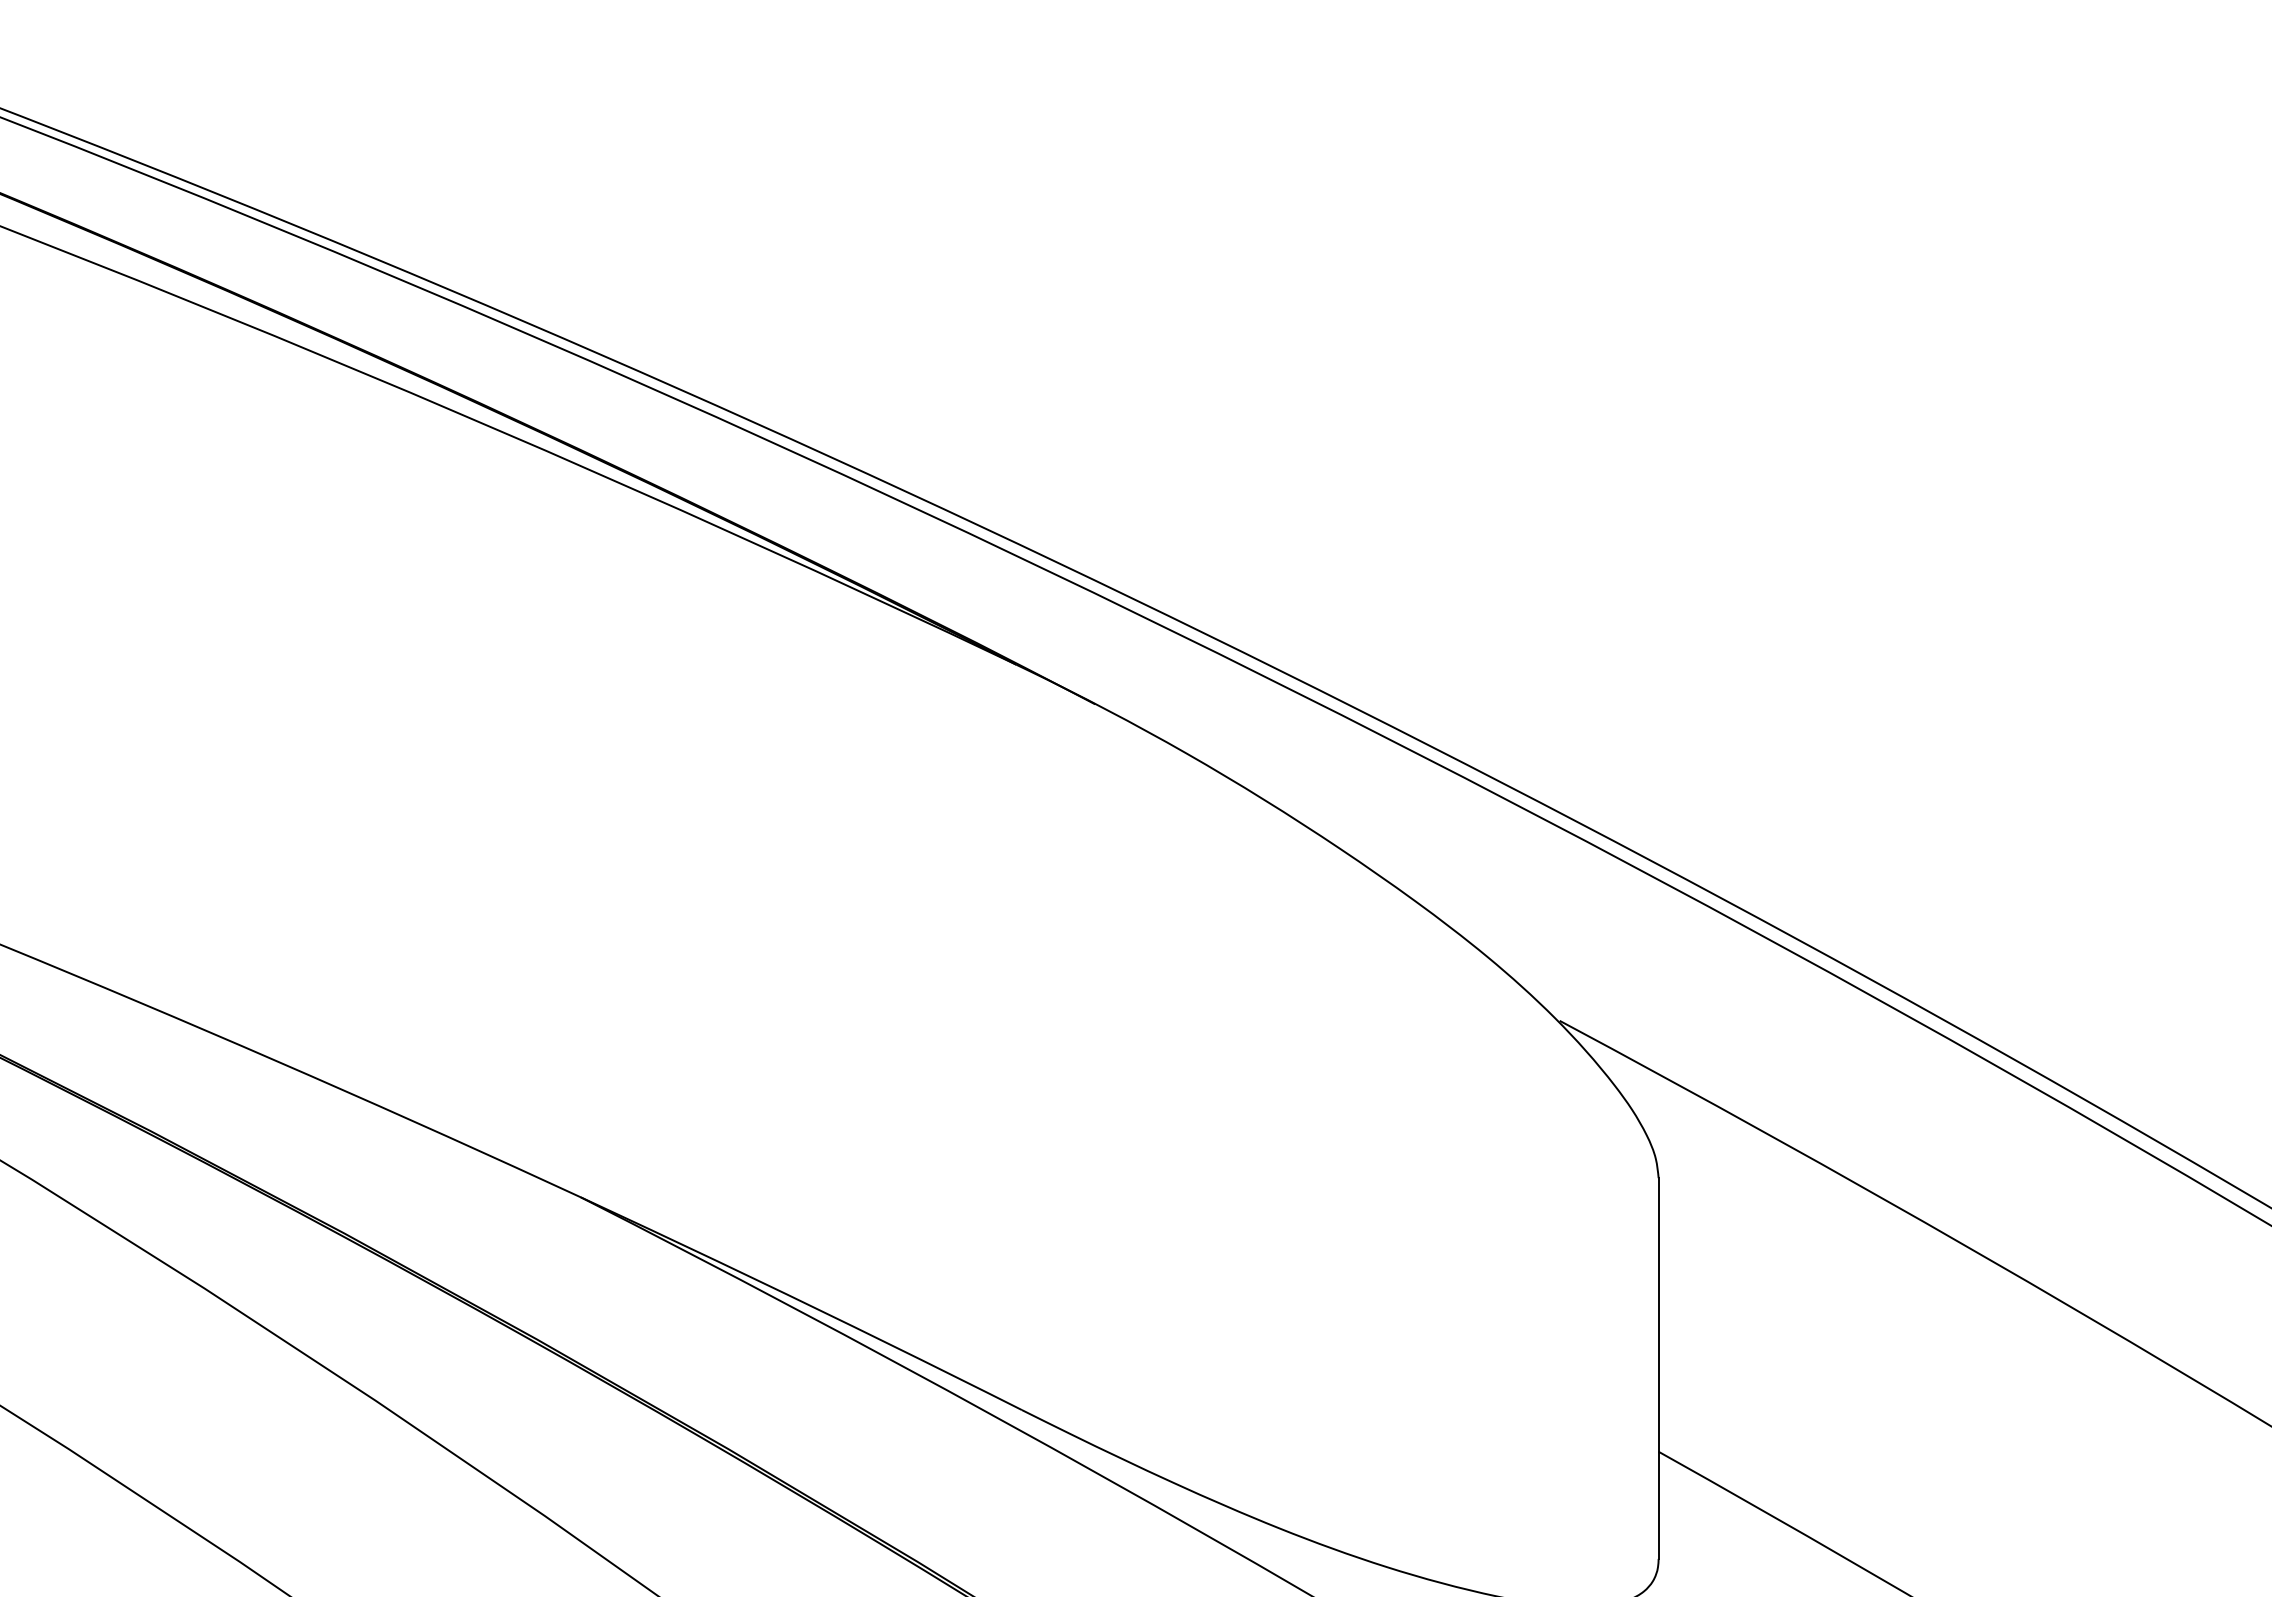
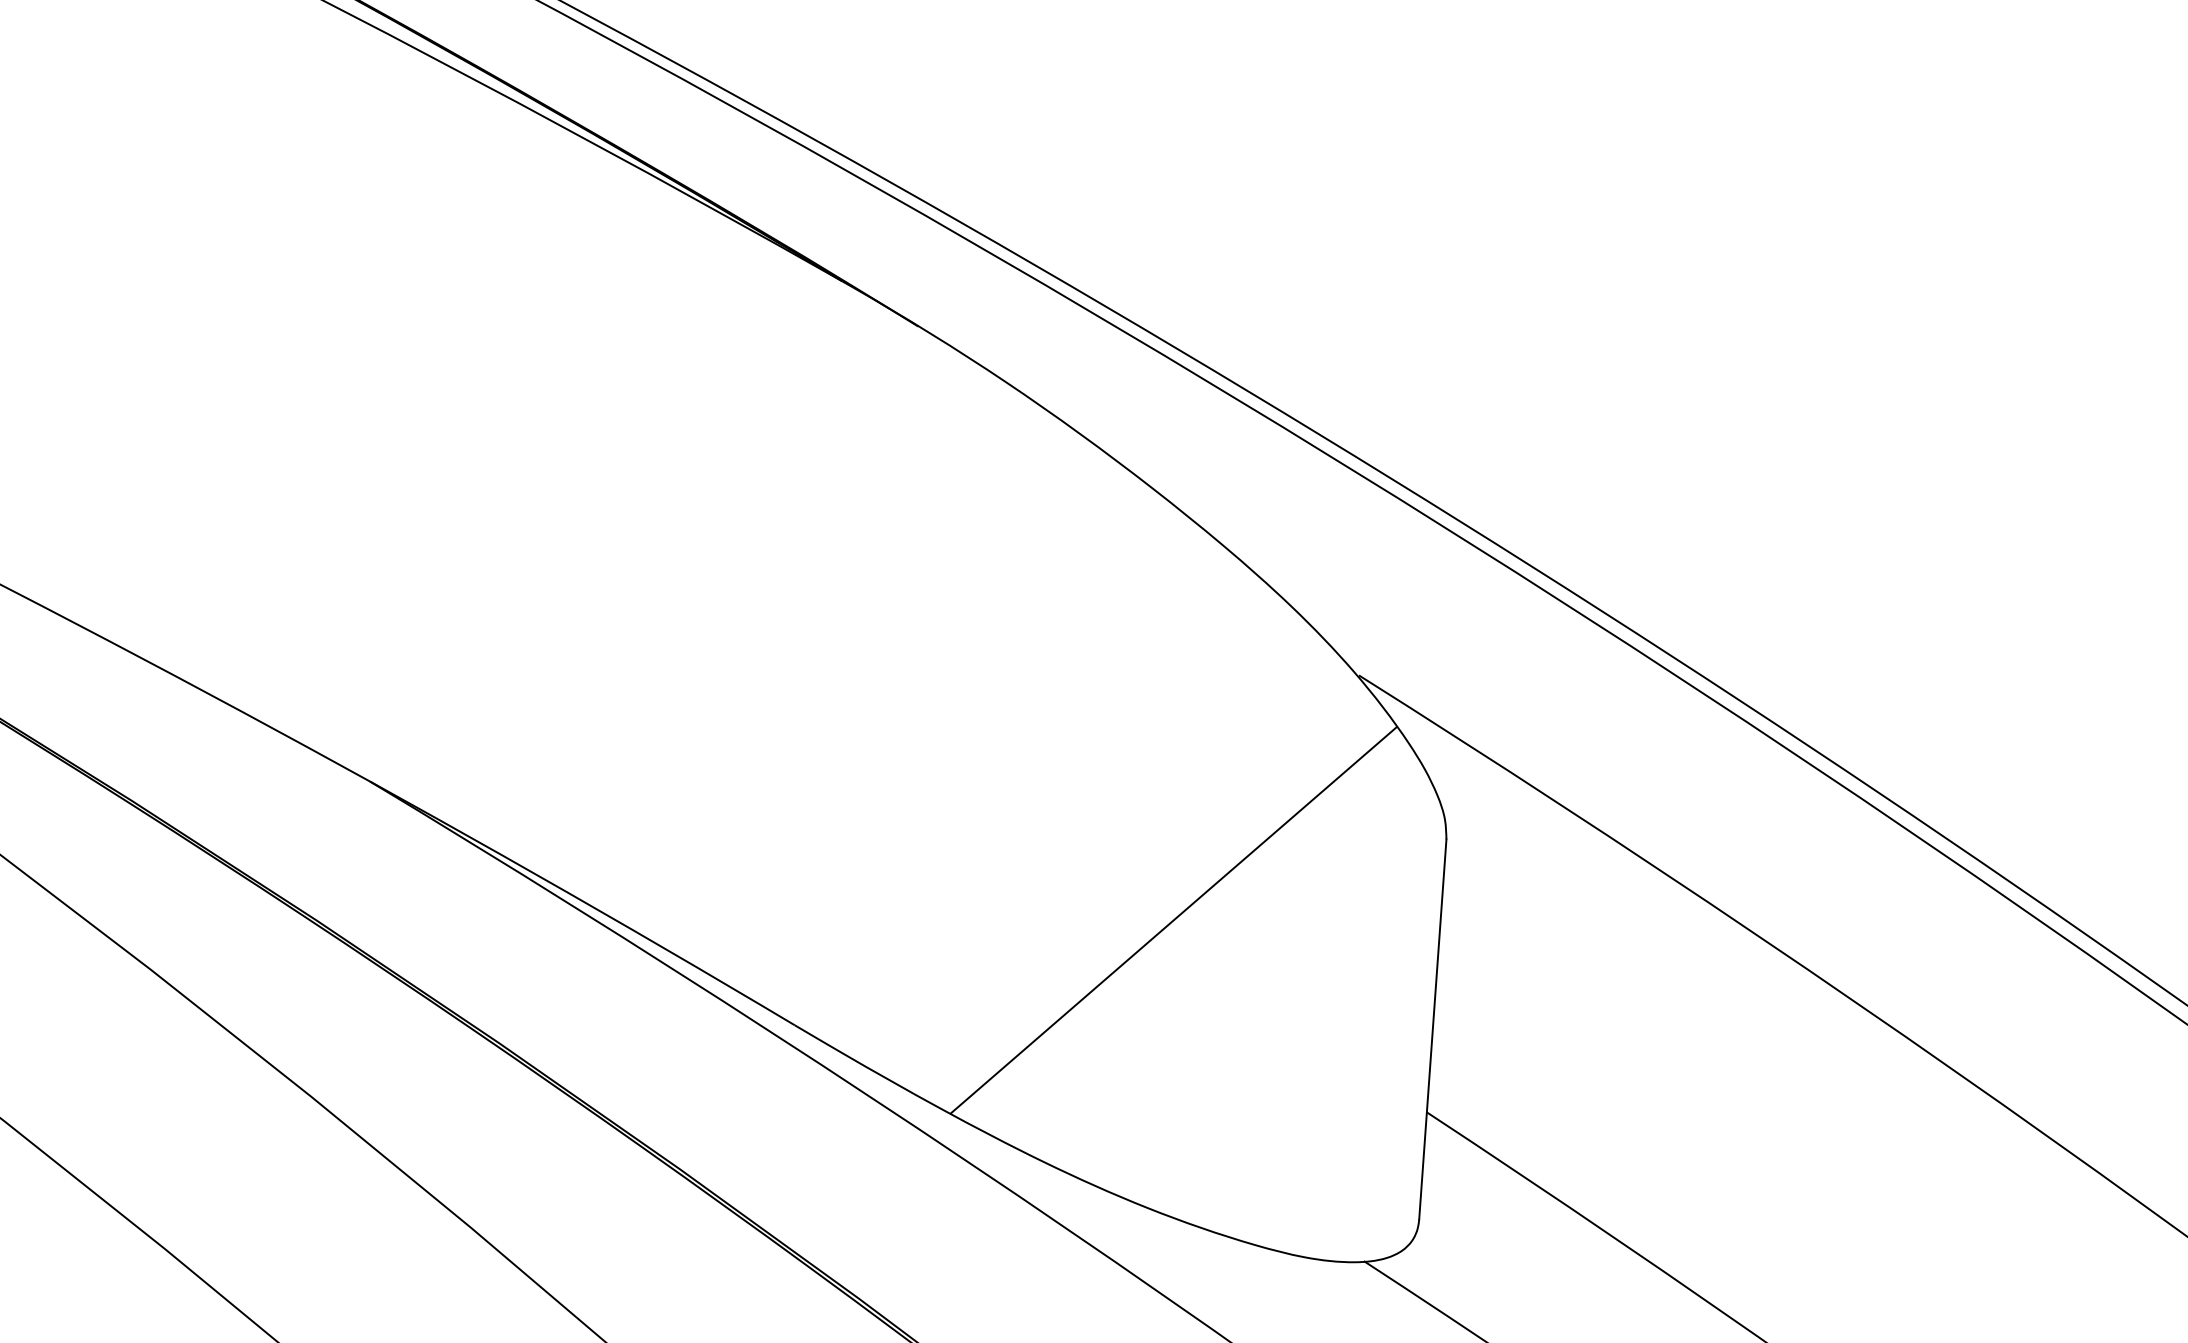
hatch: (1392, 1278) -> (1173, 920), added

